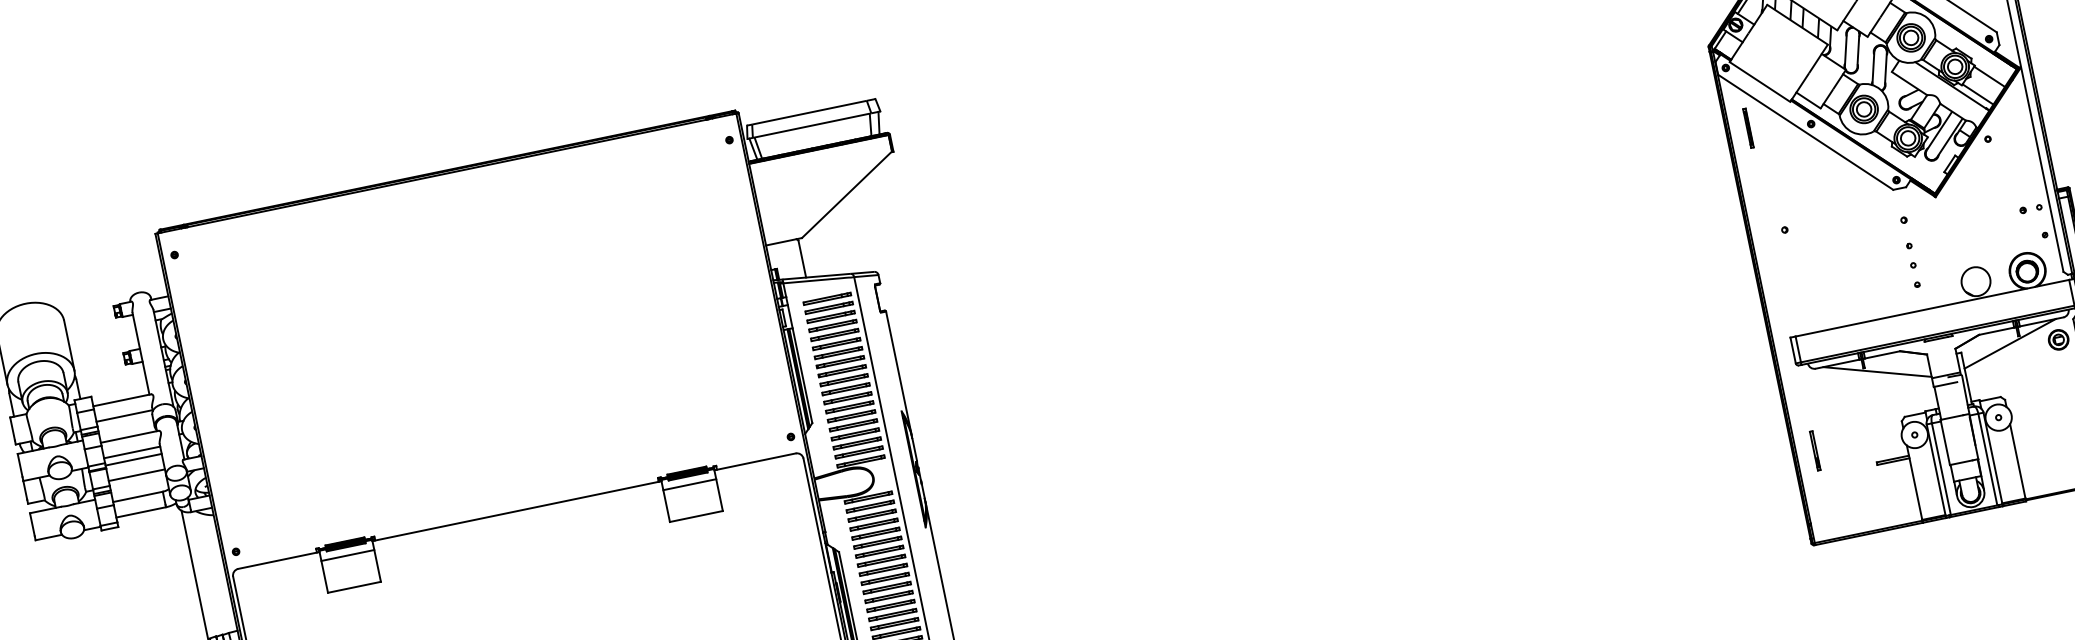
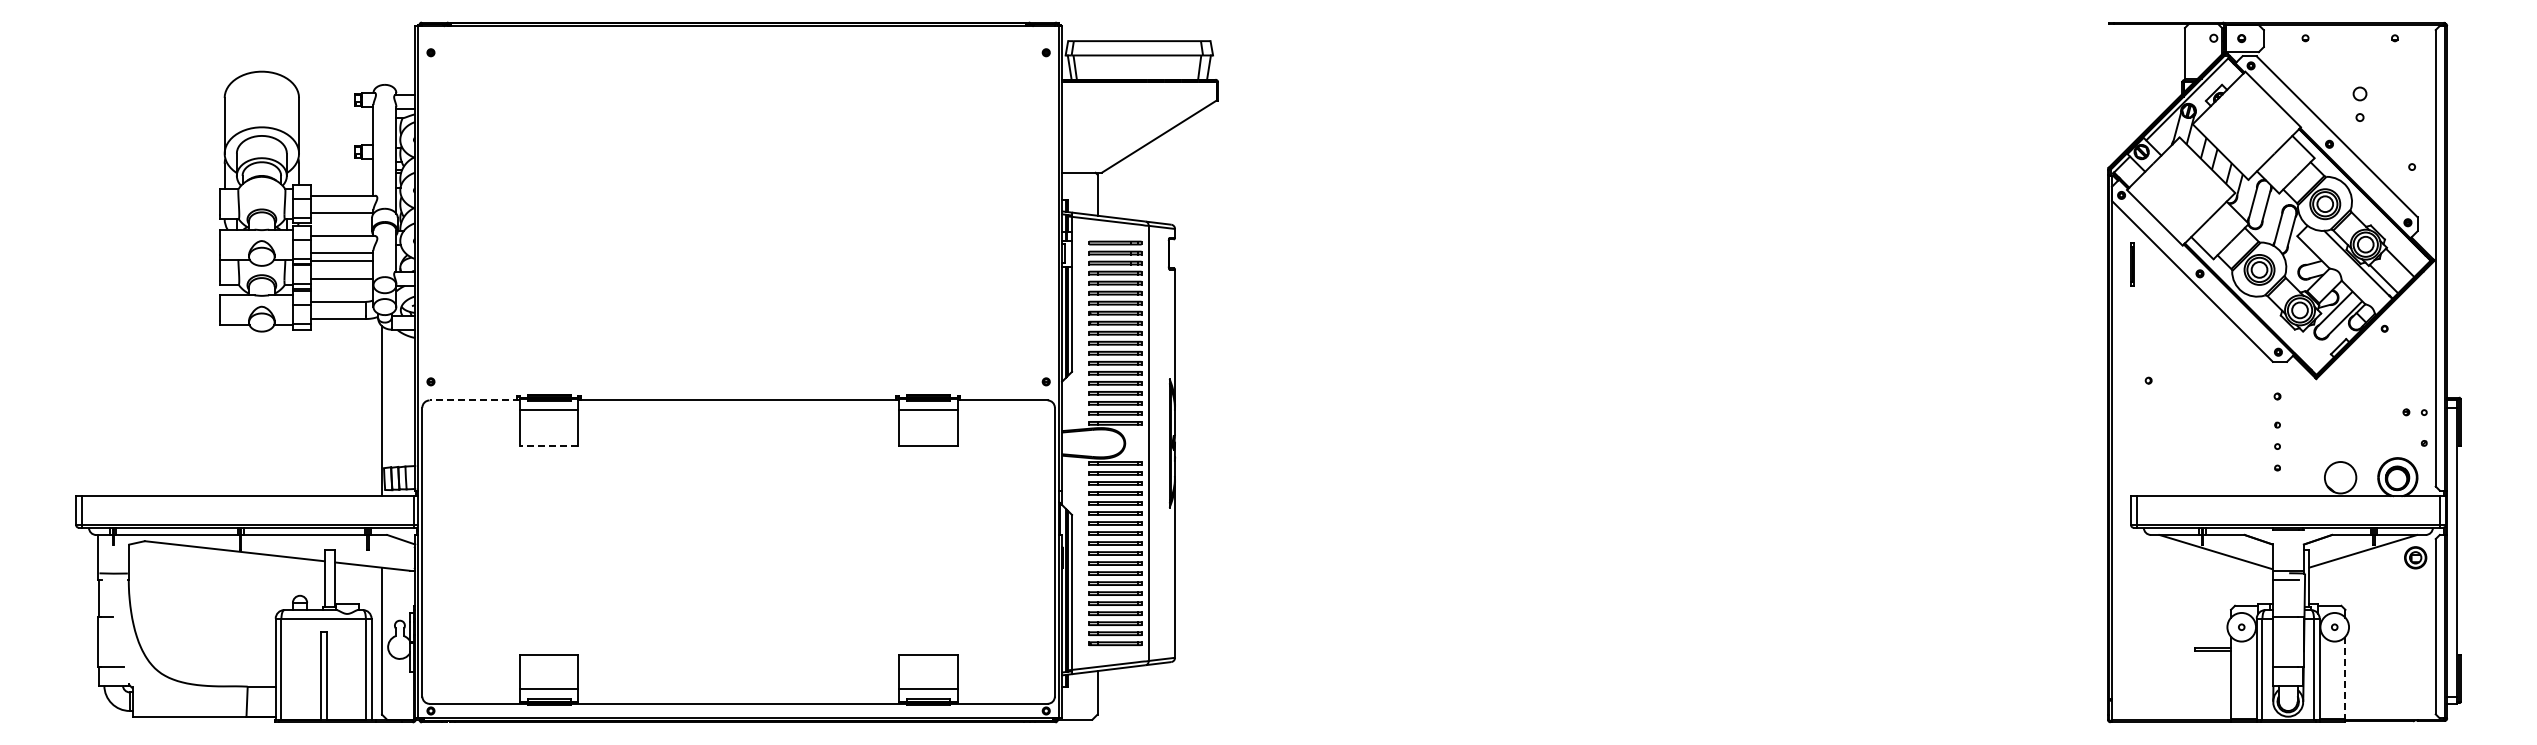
line: (1814, 451) -> (2131, 622), removed
line: (2017, 461) -> (2345, 678), solid -> dashed
line: (278, 560) -> (474, 400), solid -> dashed
line: (353, 587) -> (548, 445), solid -> dashed

